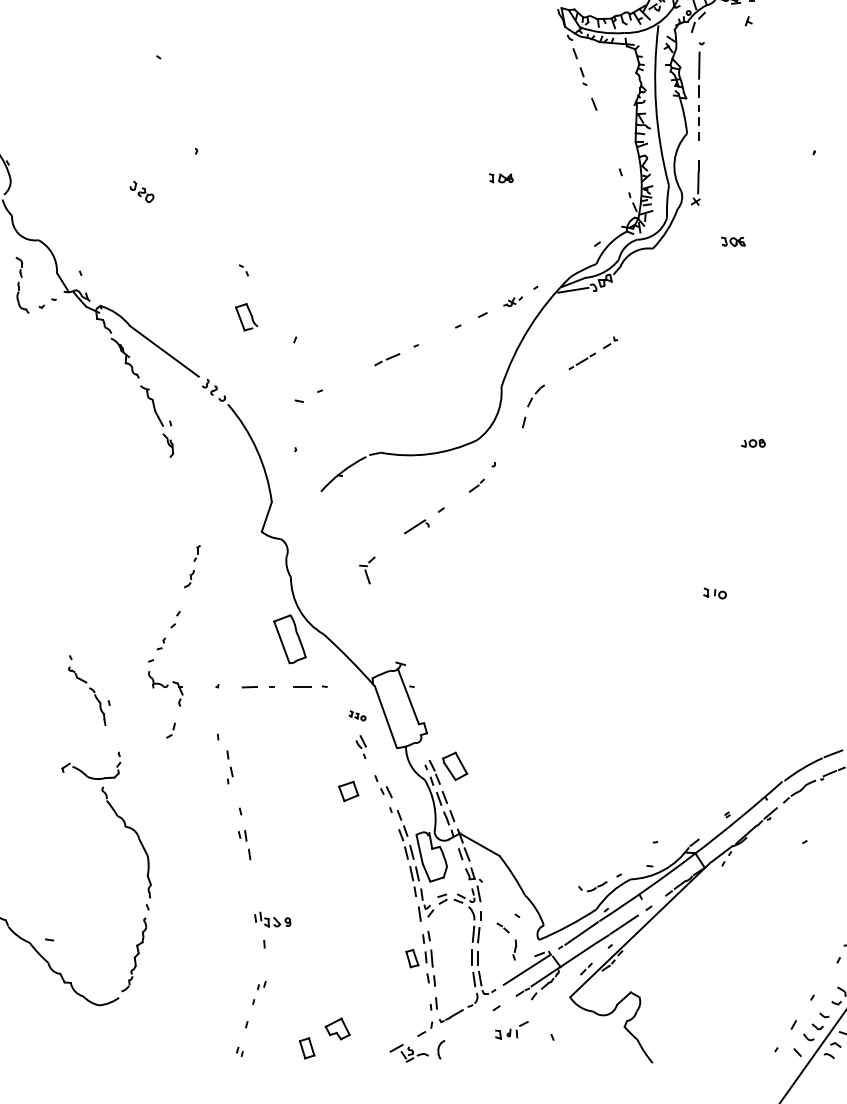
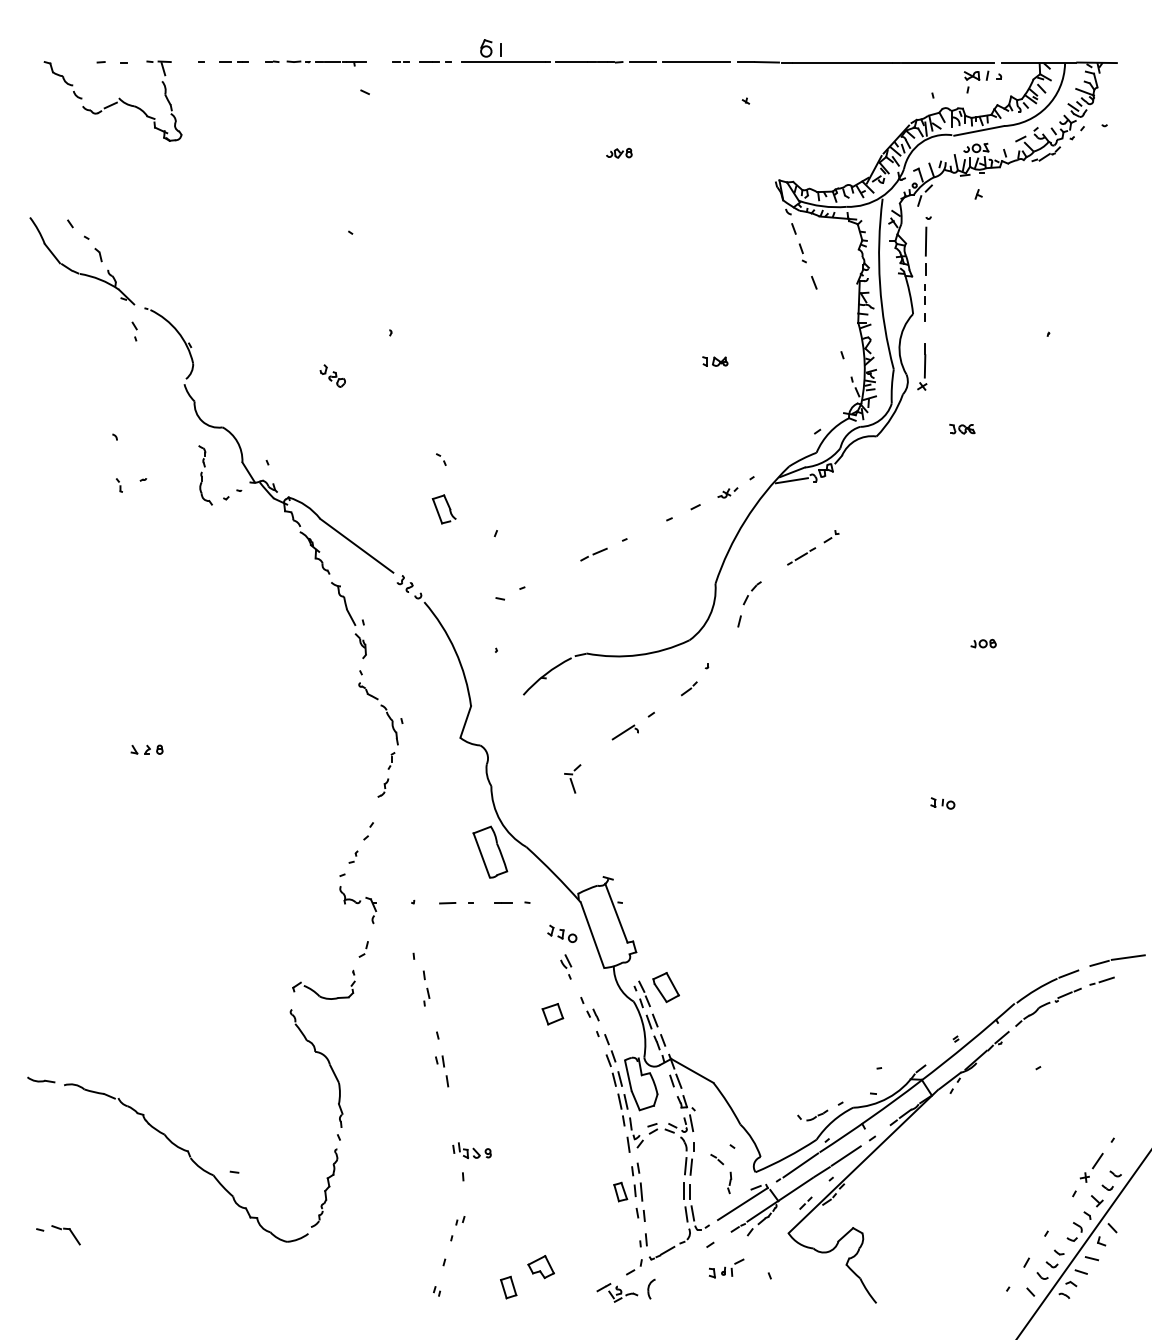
part: (89, 690) -> (380, 707), moved
part: (357, 715) -> (562, 933), size x1.67
part: (86, 773) -> (318, 993), moved

